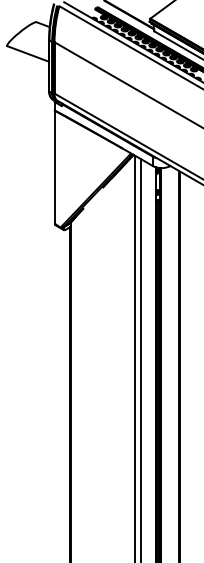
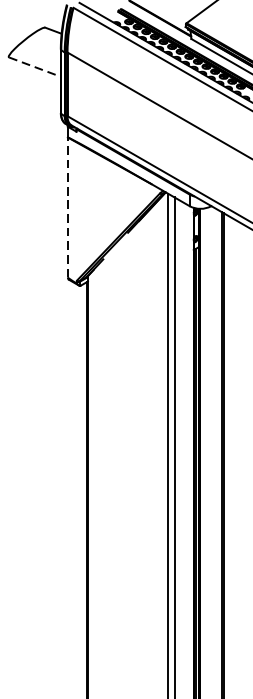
line: (28, 54) -> (35, 67), solid -> dashed
line: (54, 166) -> (67, 206), solid -> dashed

